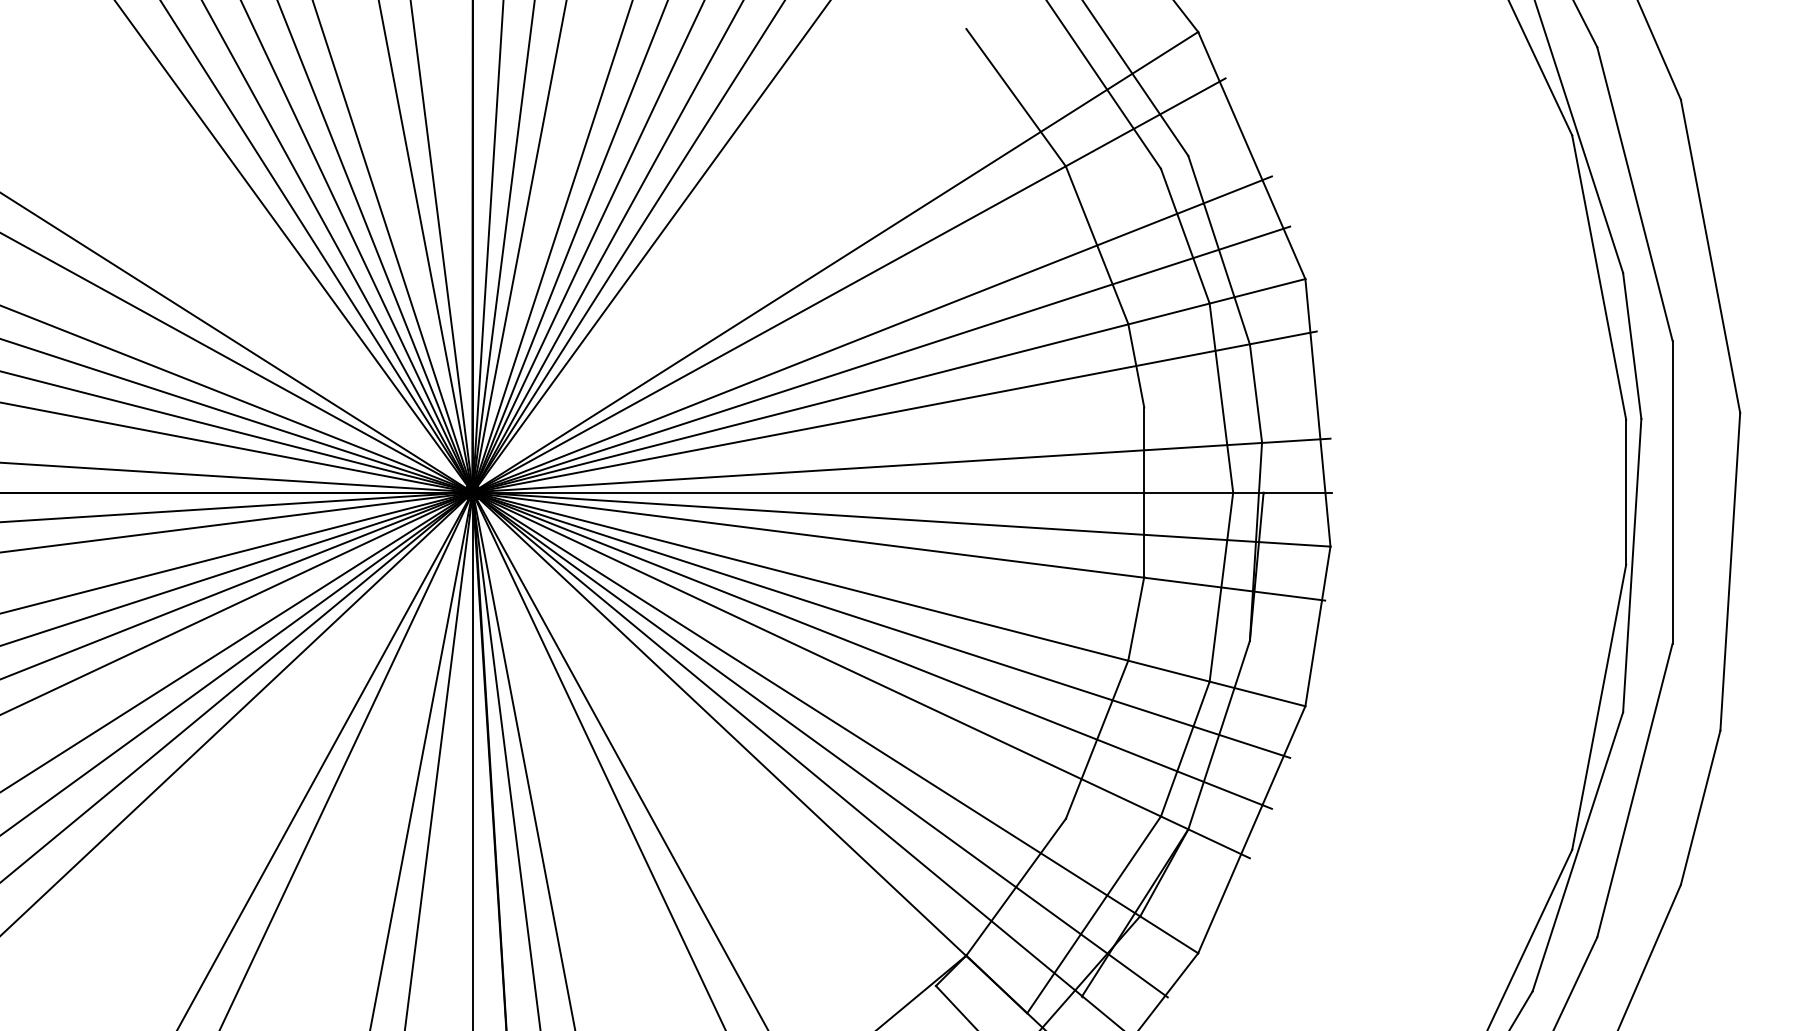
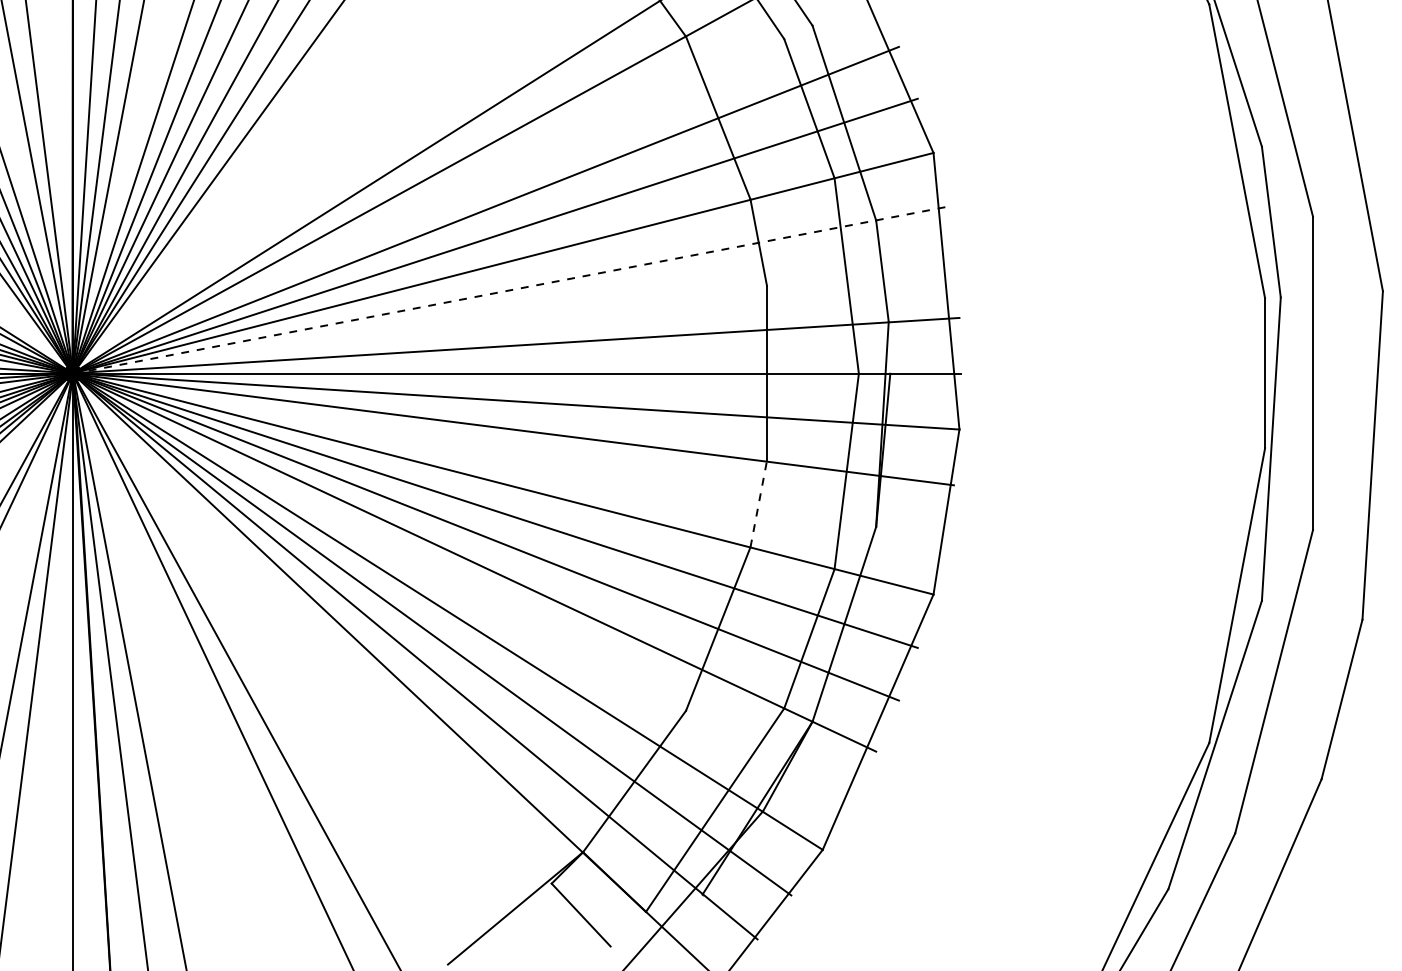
line: (890, 412) -> (504, 290), solid -> dashed
line: (1136, 618) -> (758, 503), solid -> dashed

